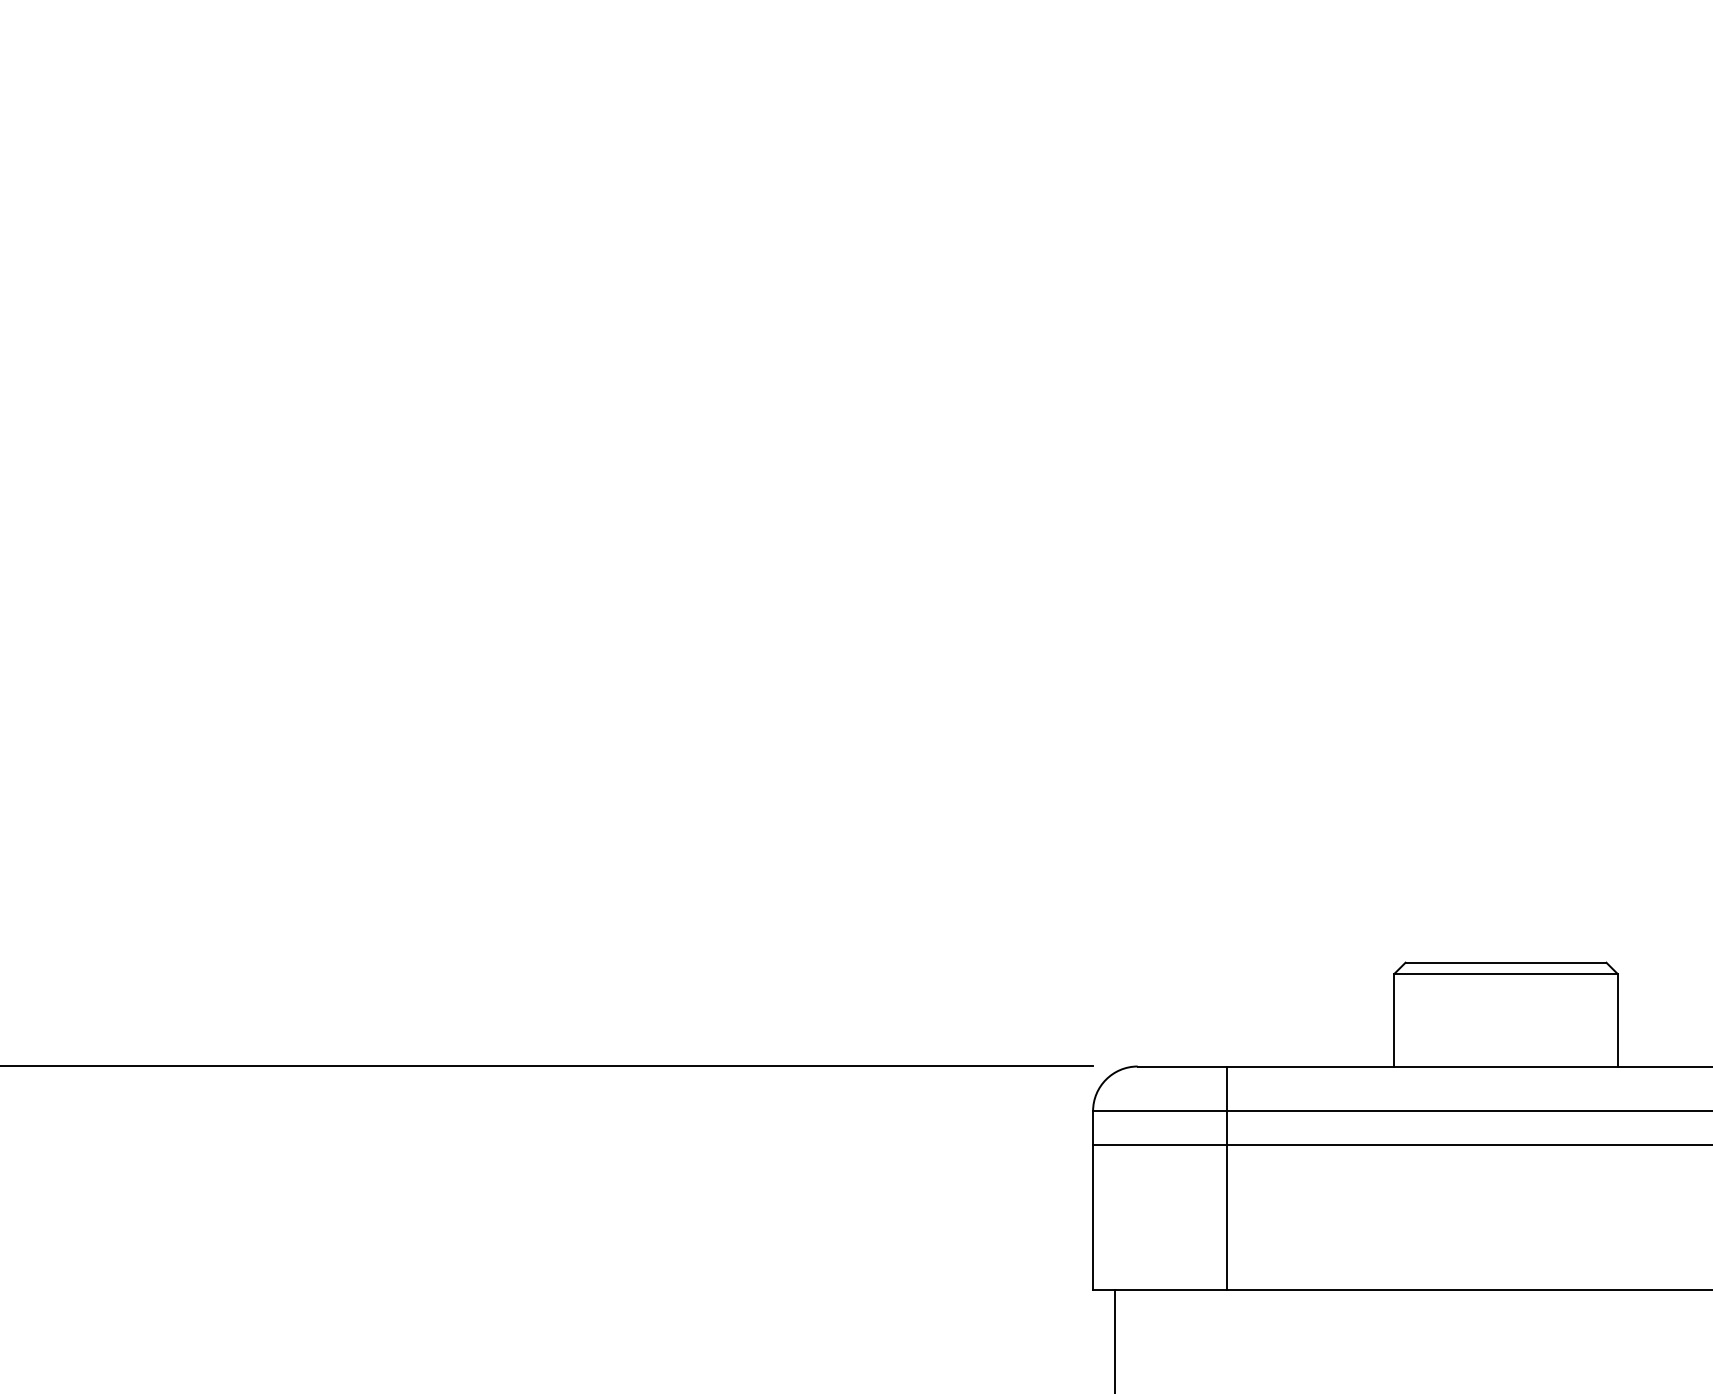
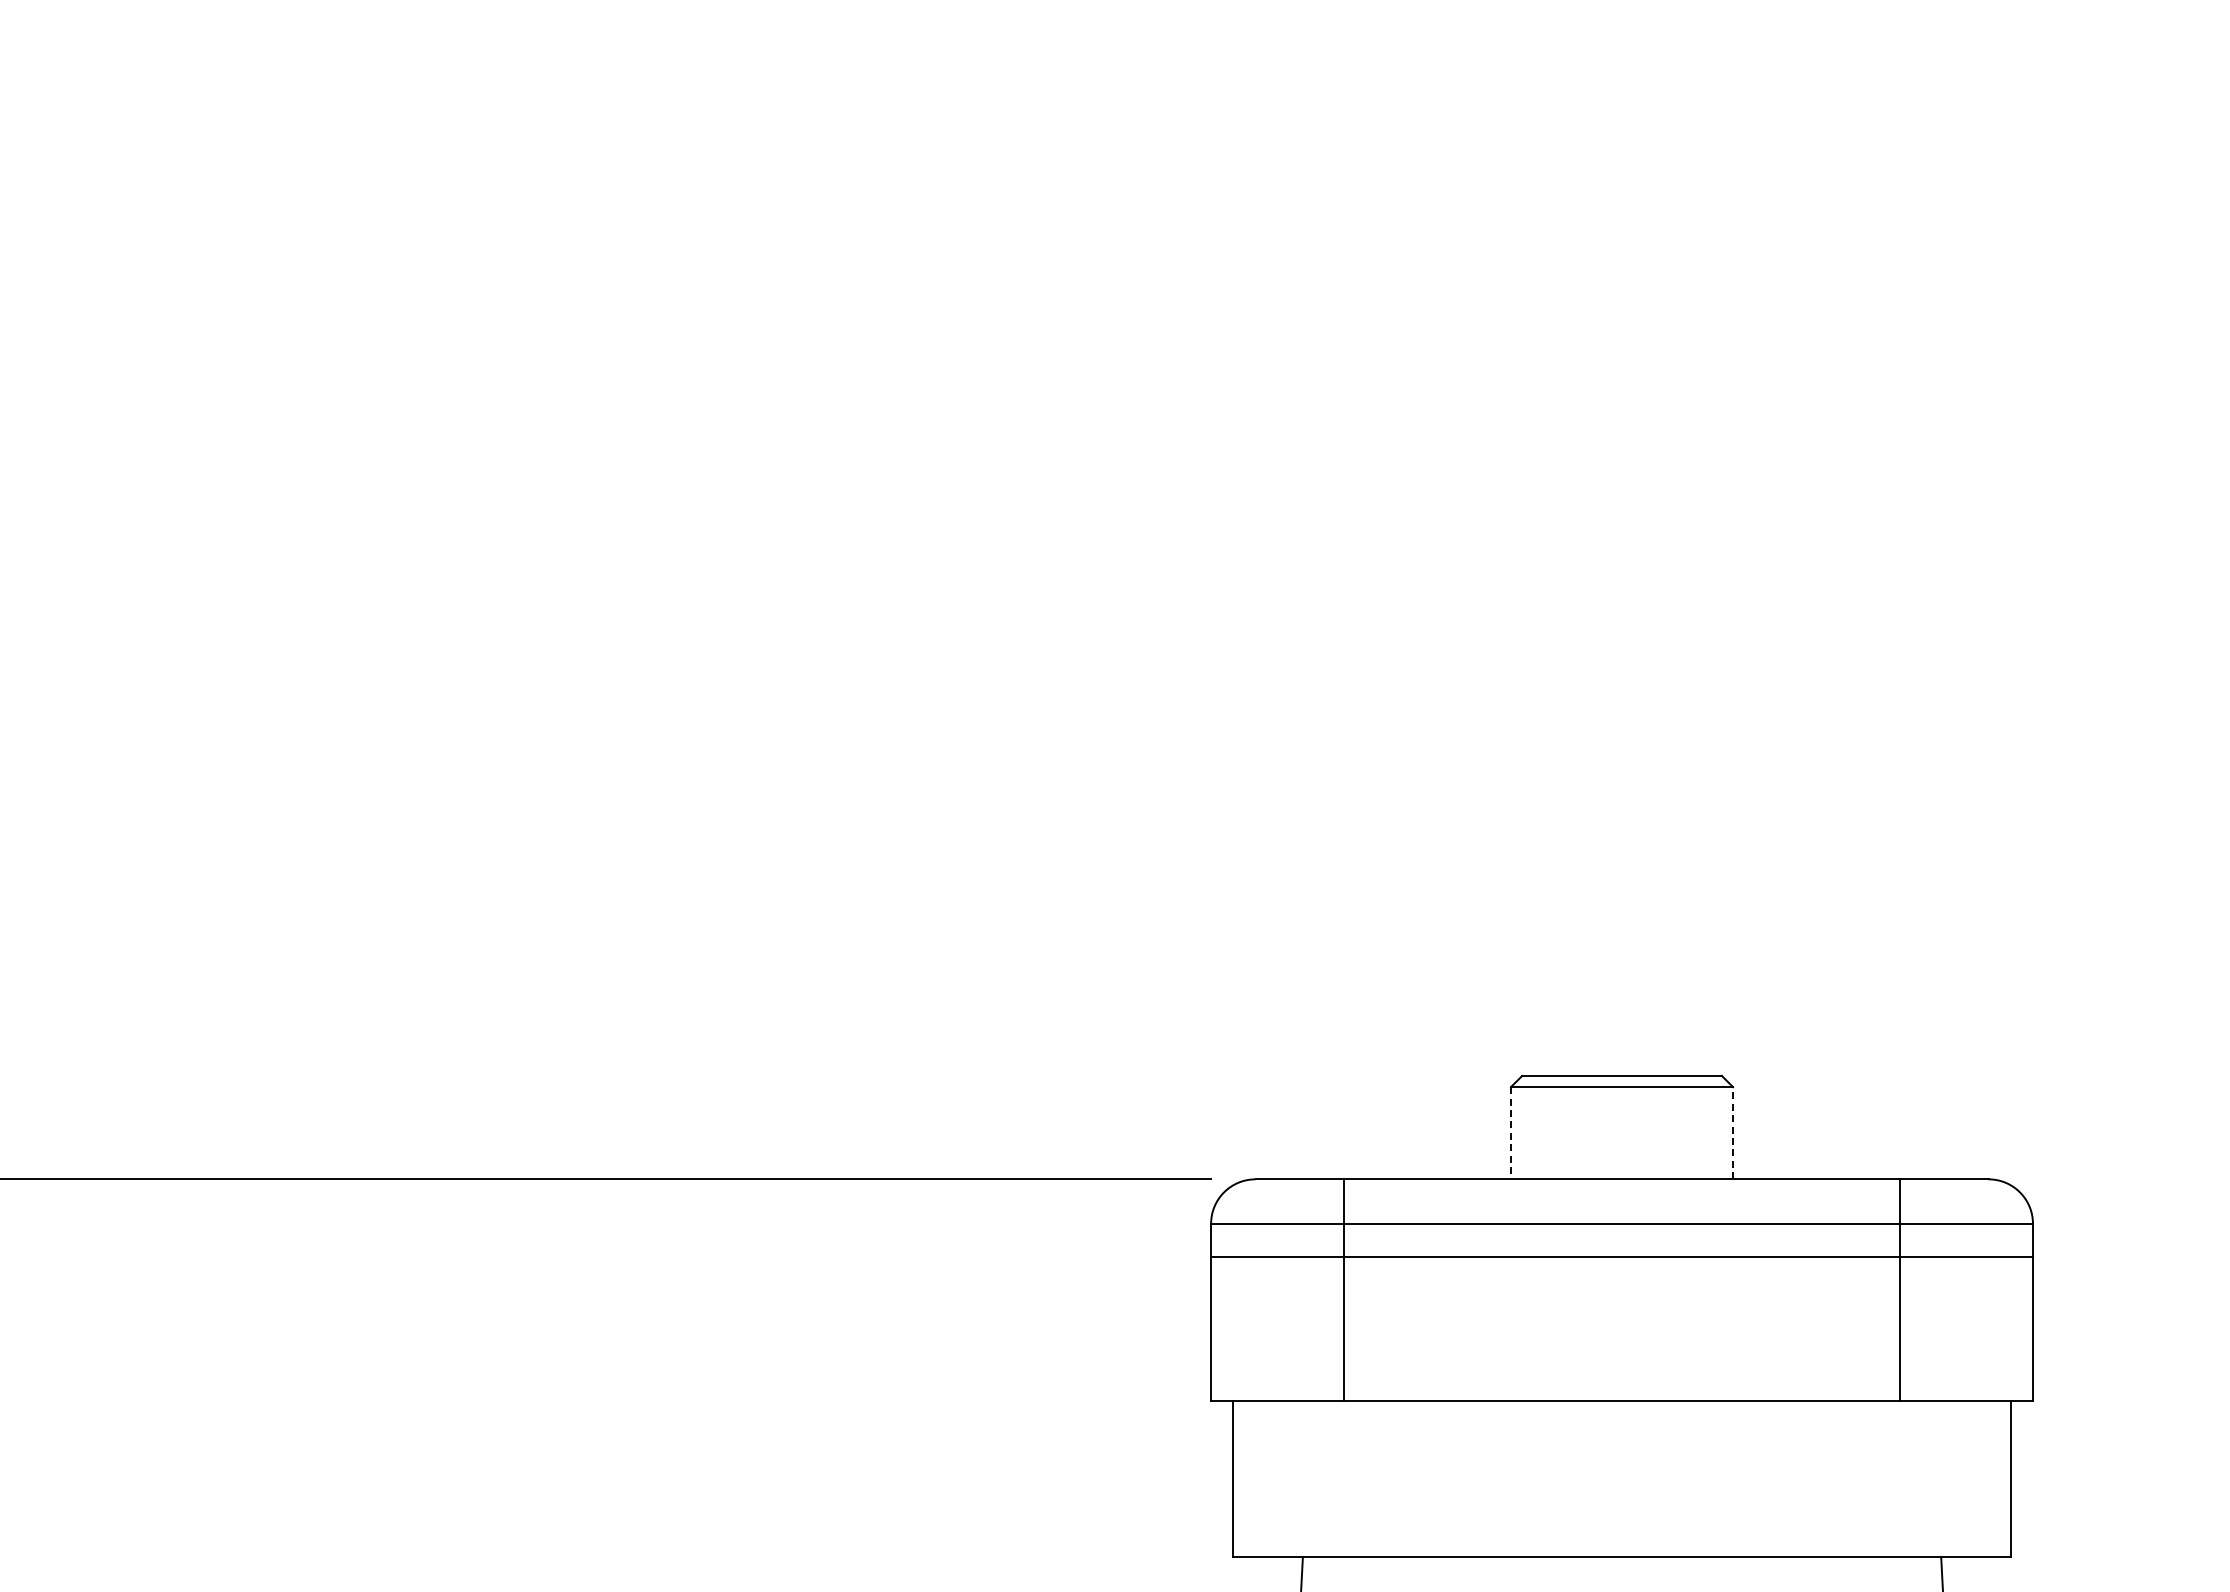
line: (1617, 1019) -> (1733, 1132), solid -> dashed
line: (1393, 1020) -> (1510, 1133), solid -> dashed

